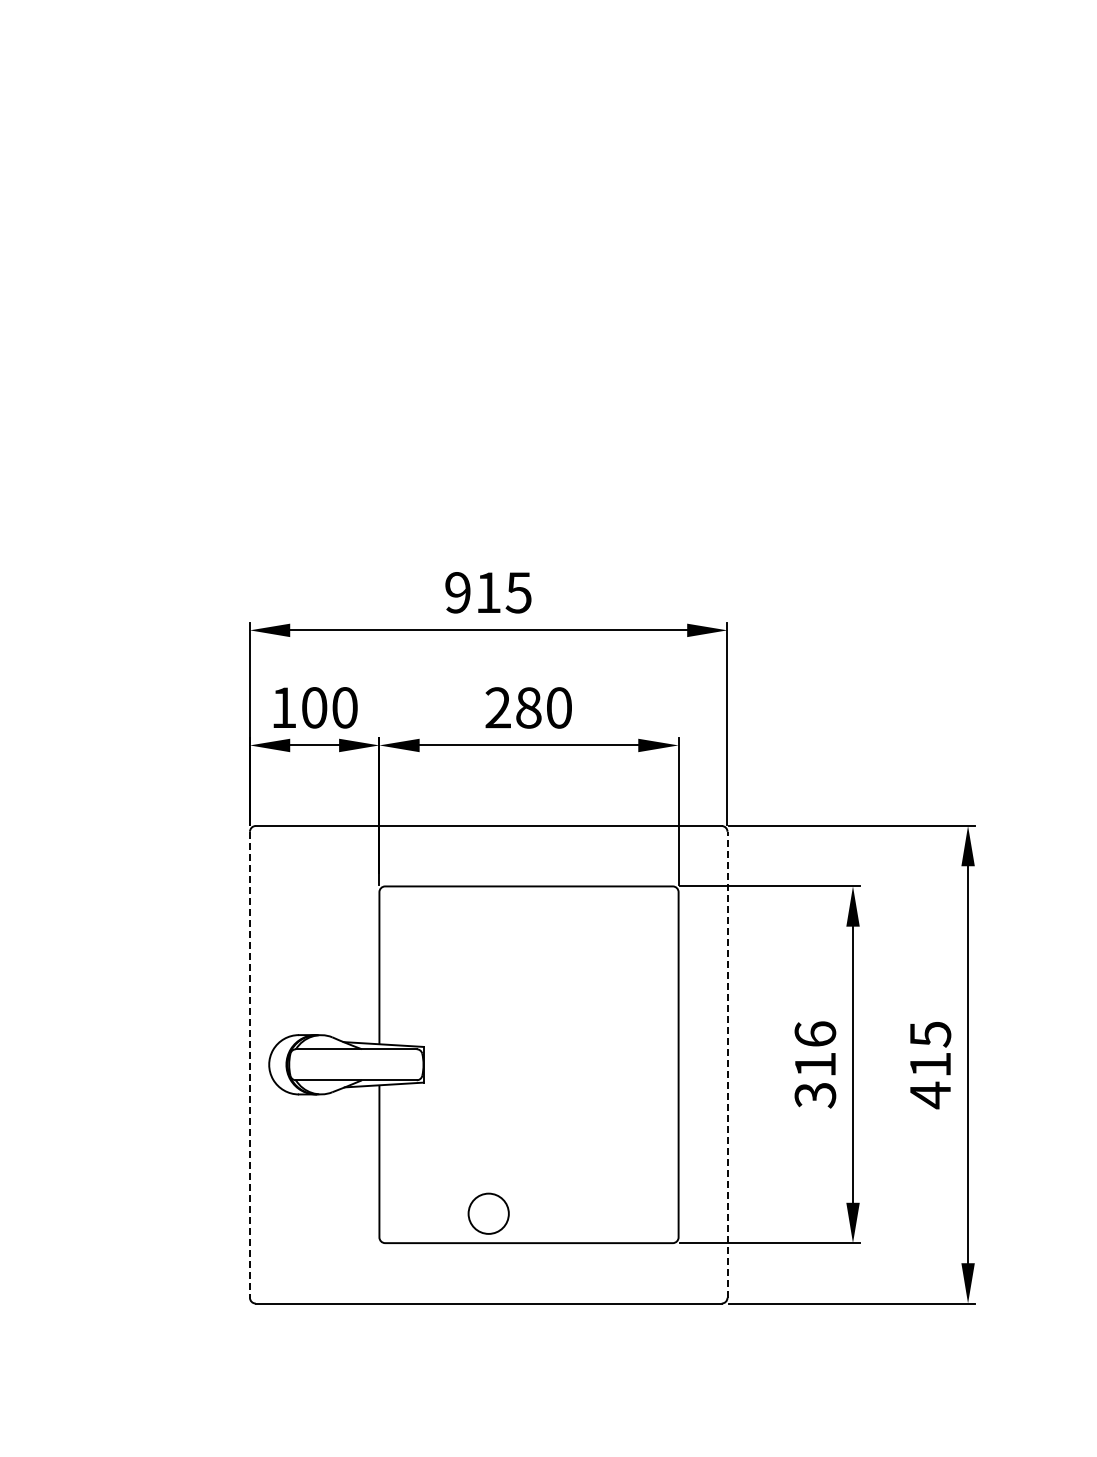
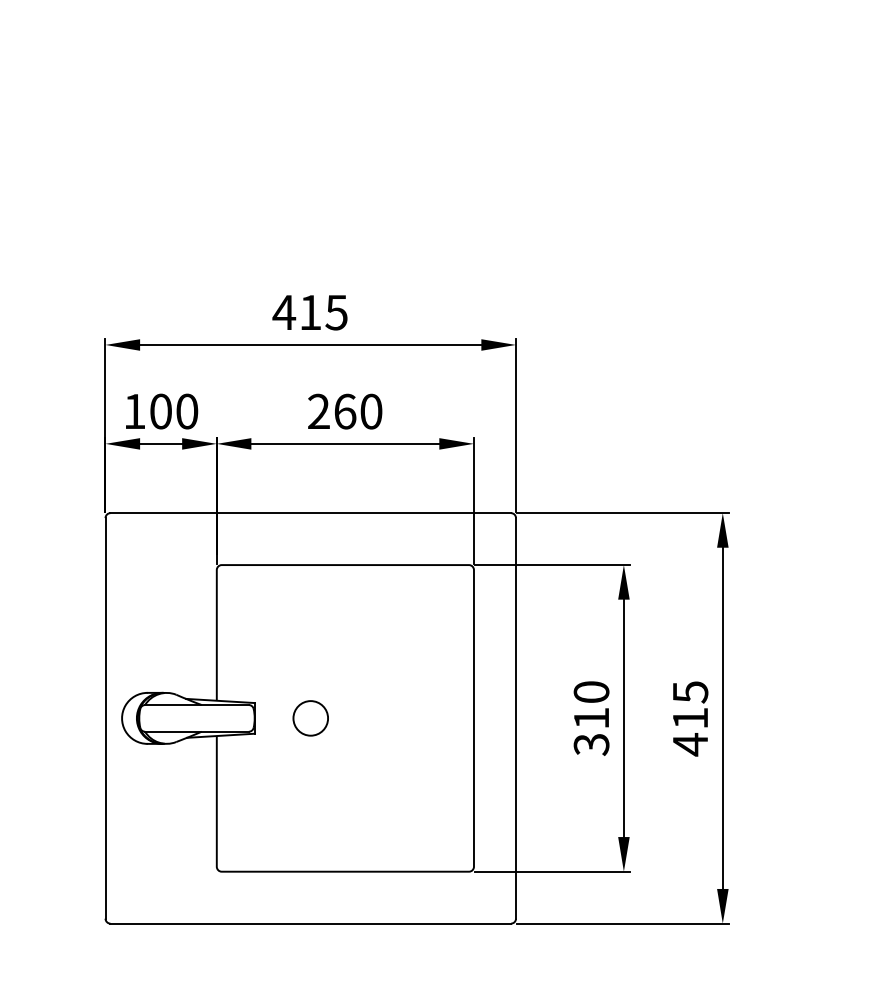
text: (457, 592) -> (283, 312), 915 -> 415
text: (528, 707) -> (344, 411), 280 -> 260
text: (815, 1033) -> (591, 691), 316 -> 310
line: (727, 1064) -> (516, 718), dashed -> solid
line: (249, 1065) -> (105, 719), dashed -> solid
circle: (488, 1213) -> (310, 718), moved

